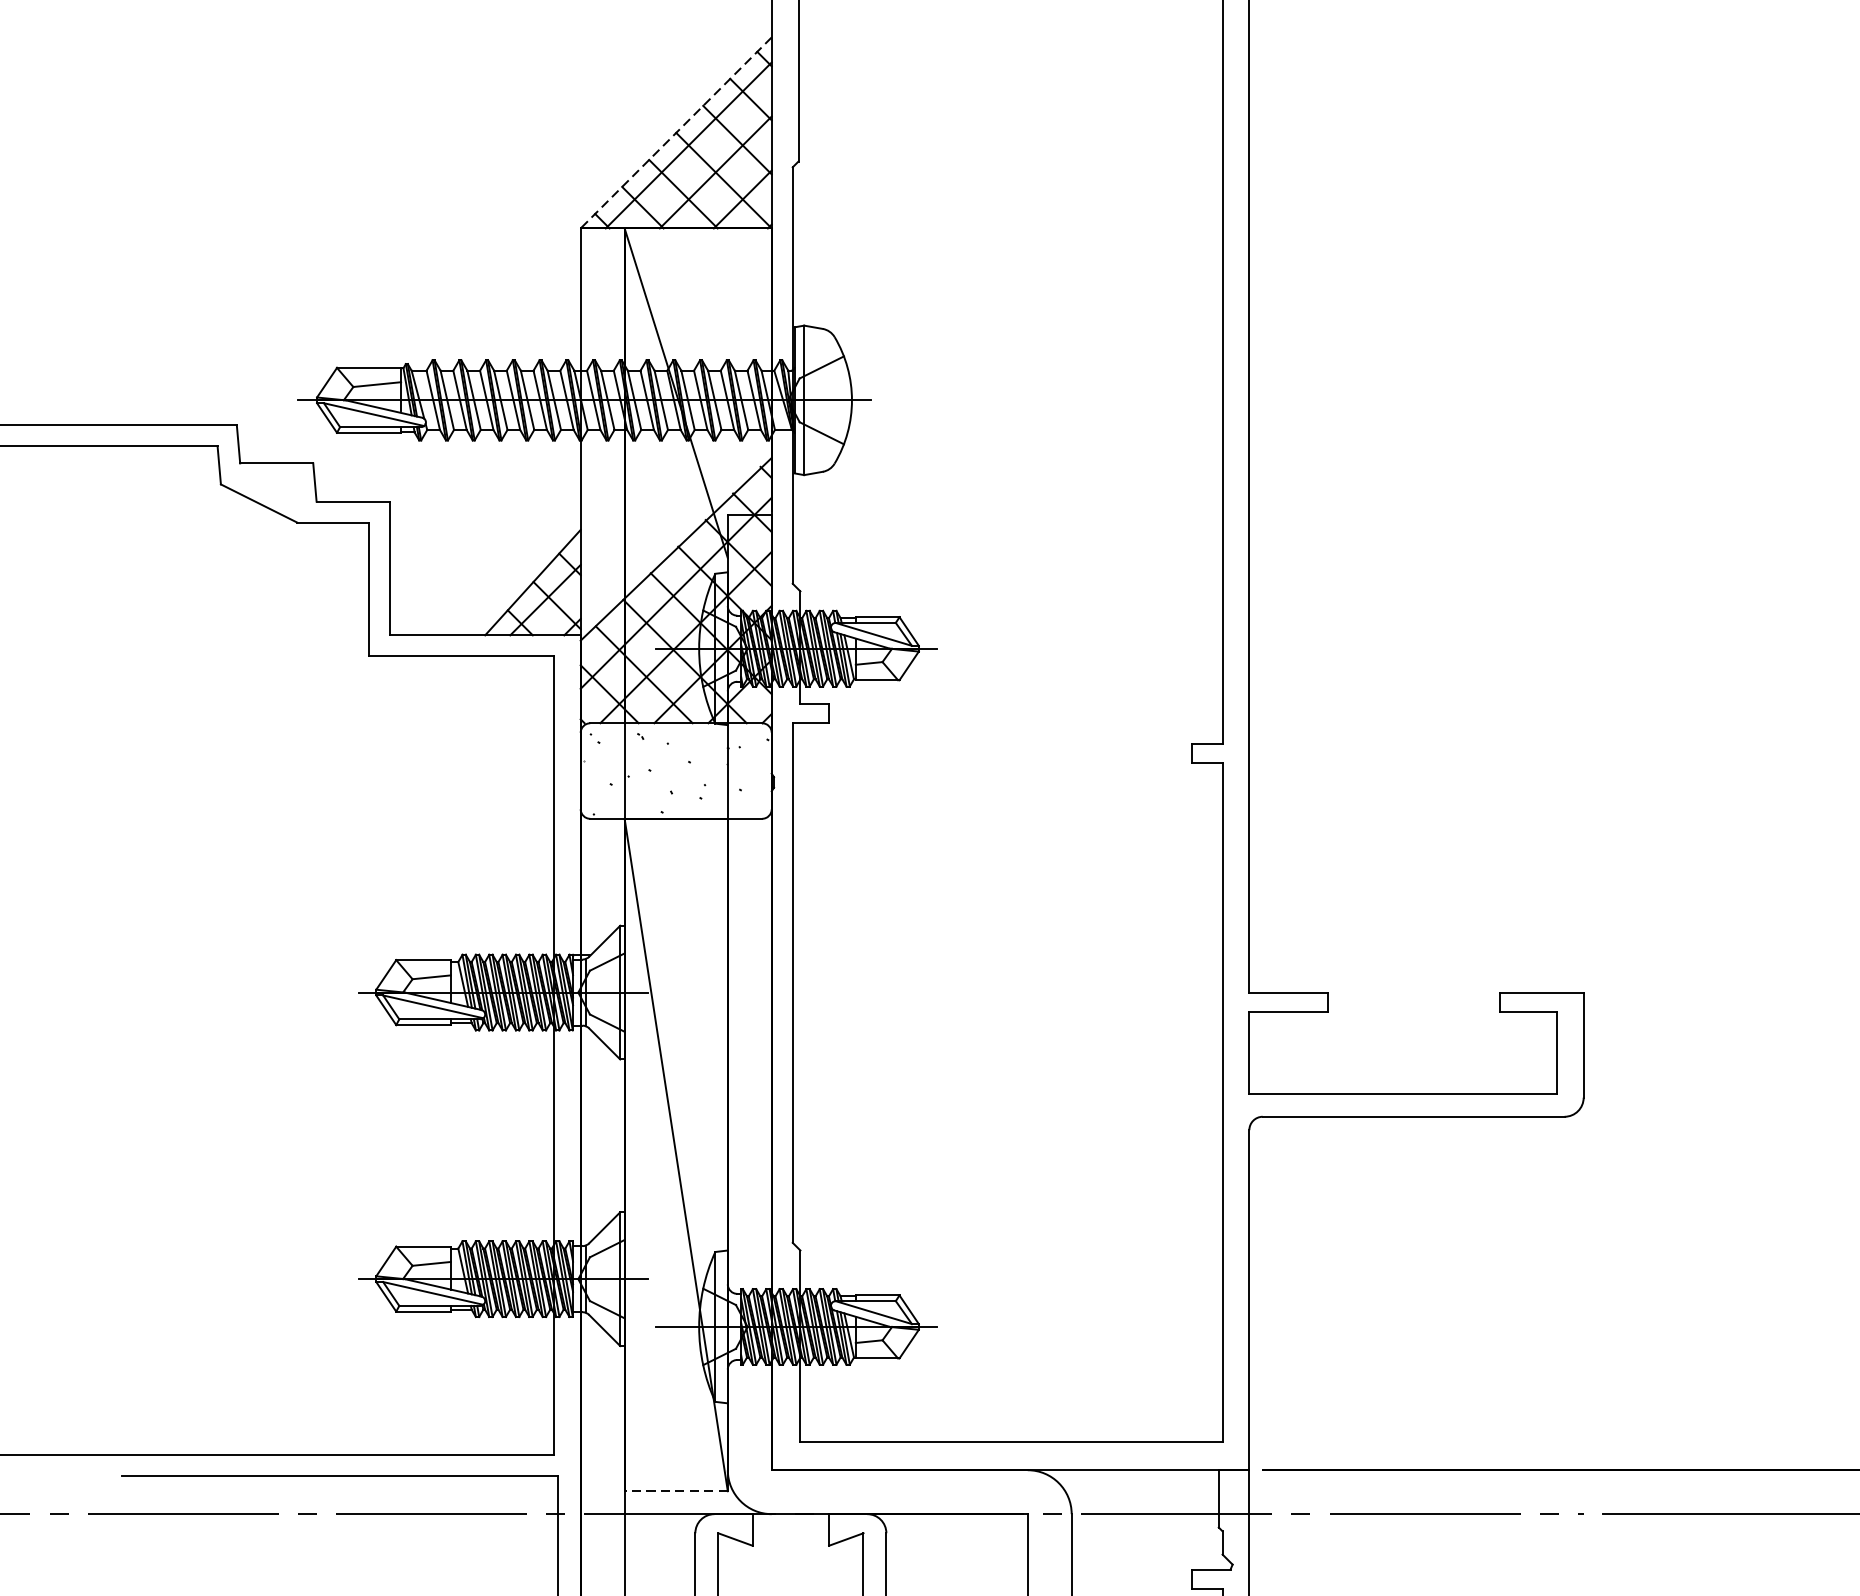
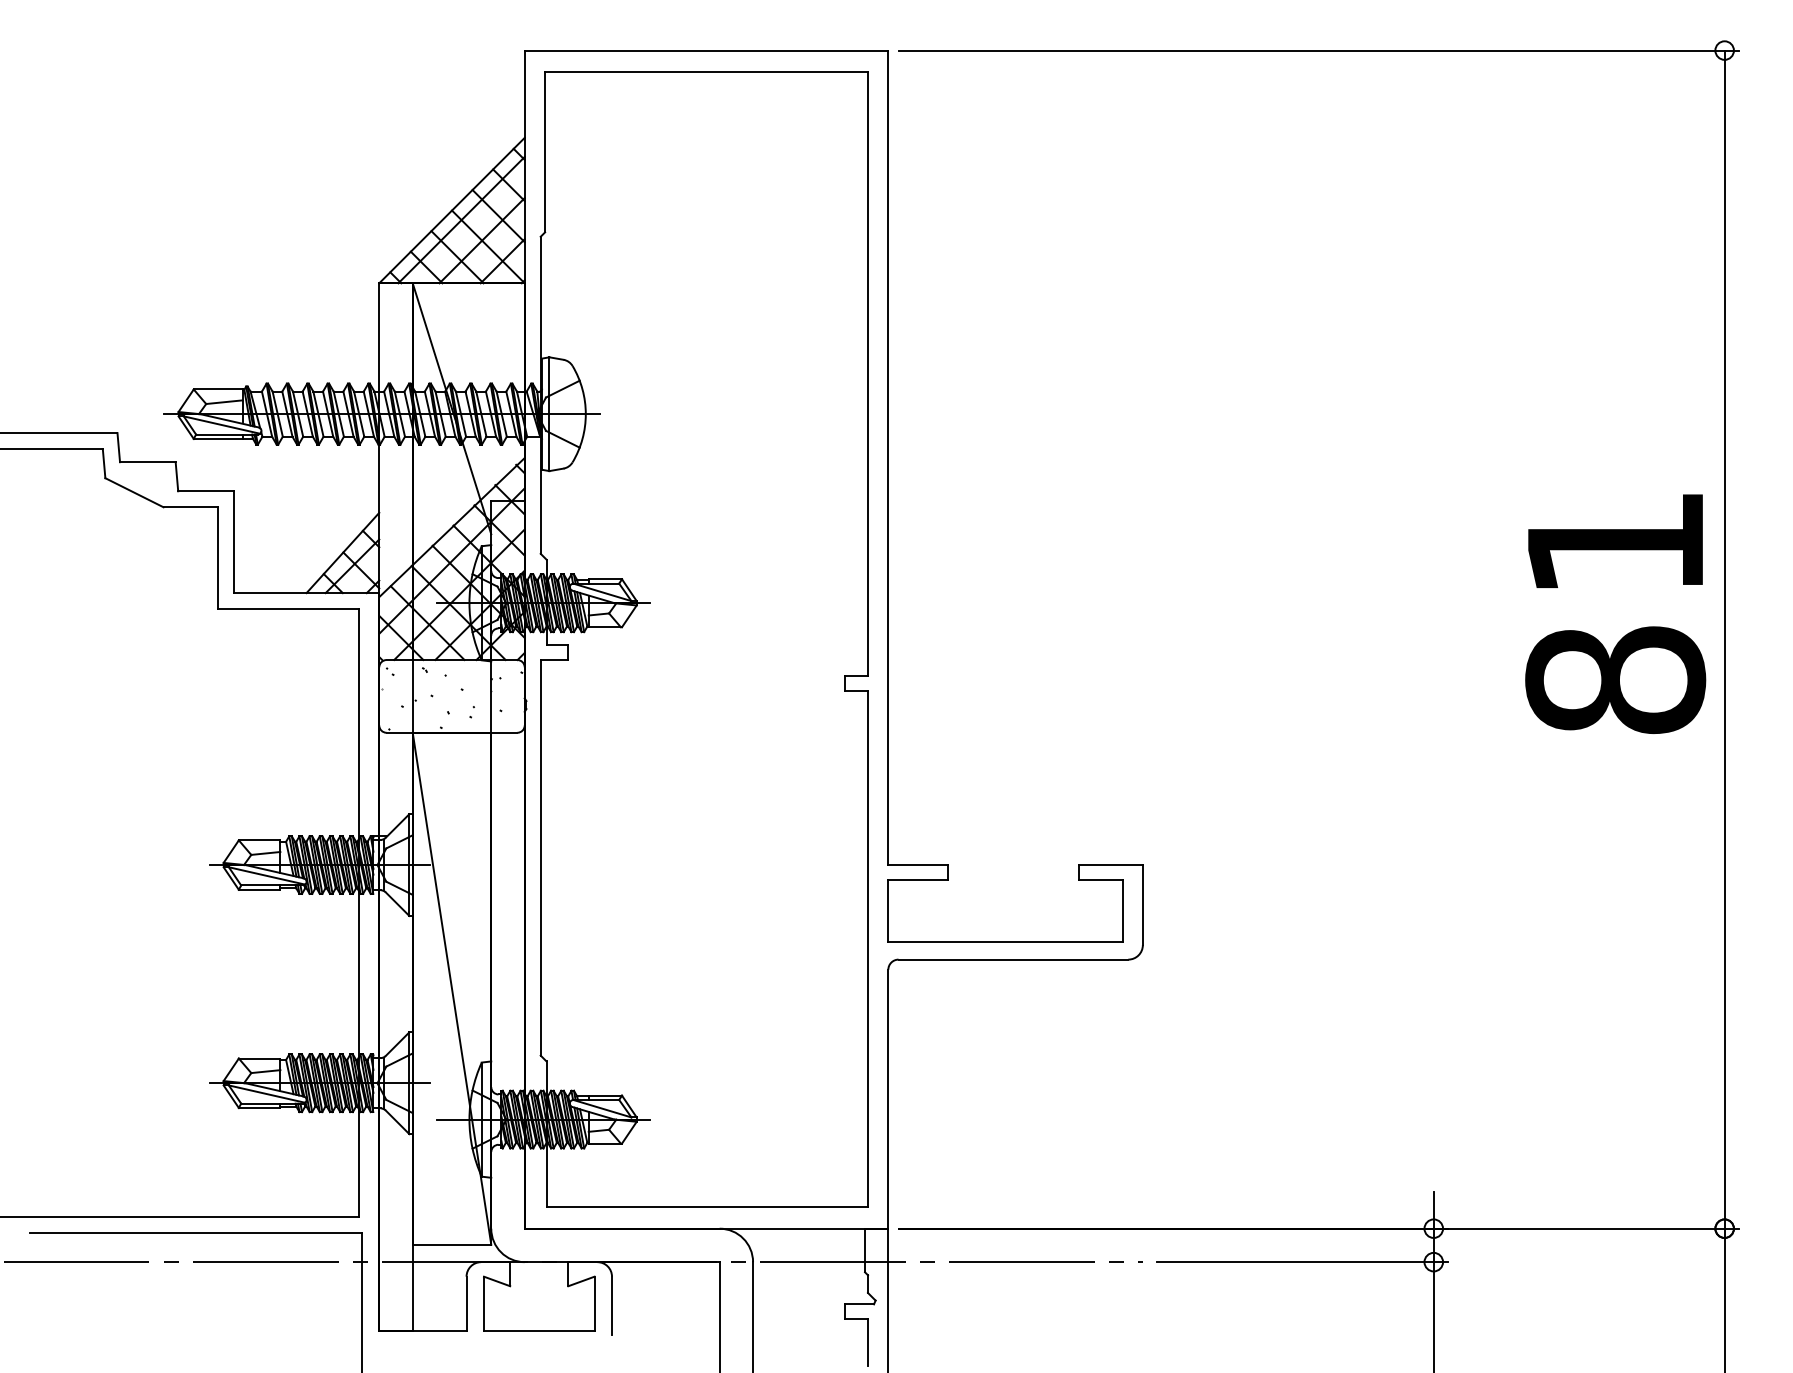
line: (676, 132) -> (452, 210), dashed -> solid
line: (675, 1490) -> (451, 1244), dashed -> solid

